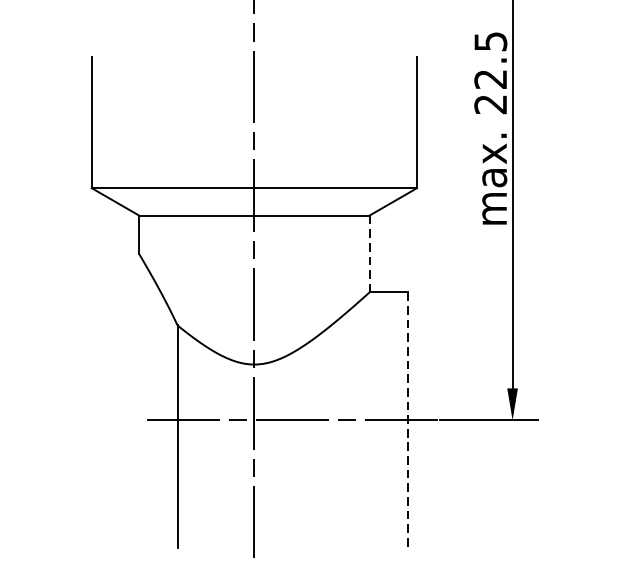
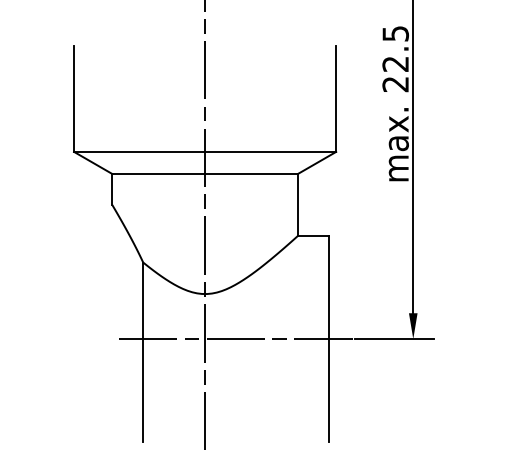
line: (370, 253) -> (298, 204), dashed -> solid
line: (407, 420) -> (328, 339), dashed -> solid

